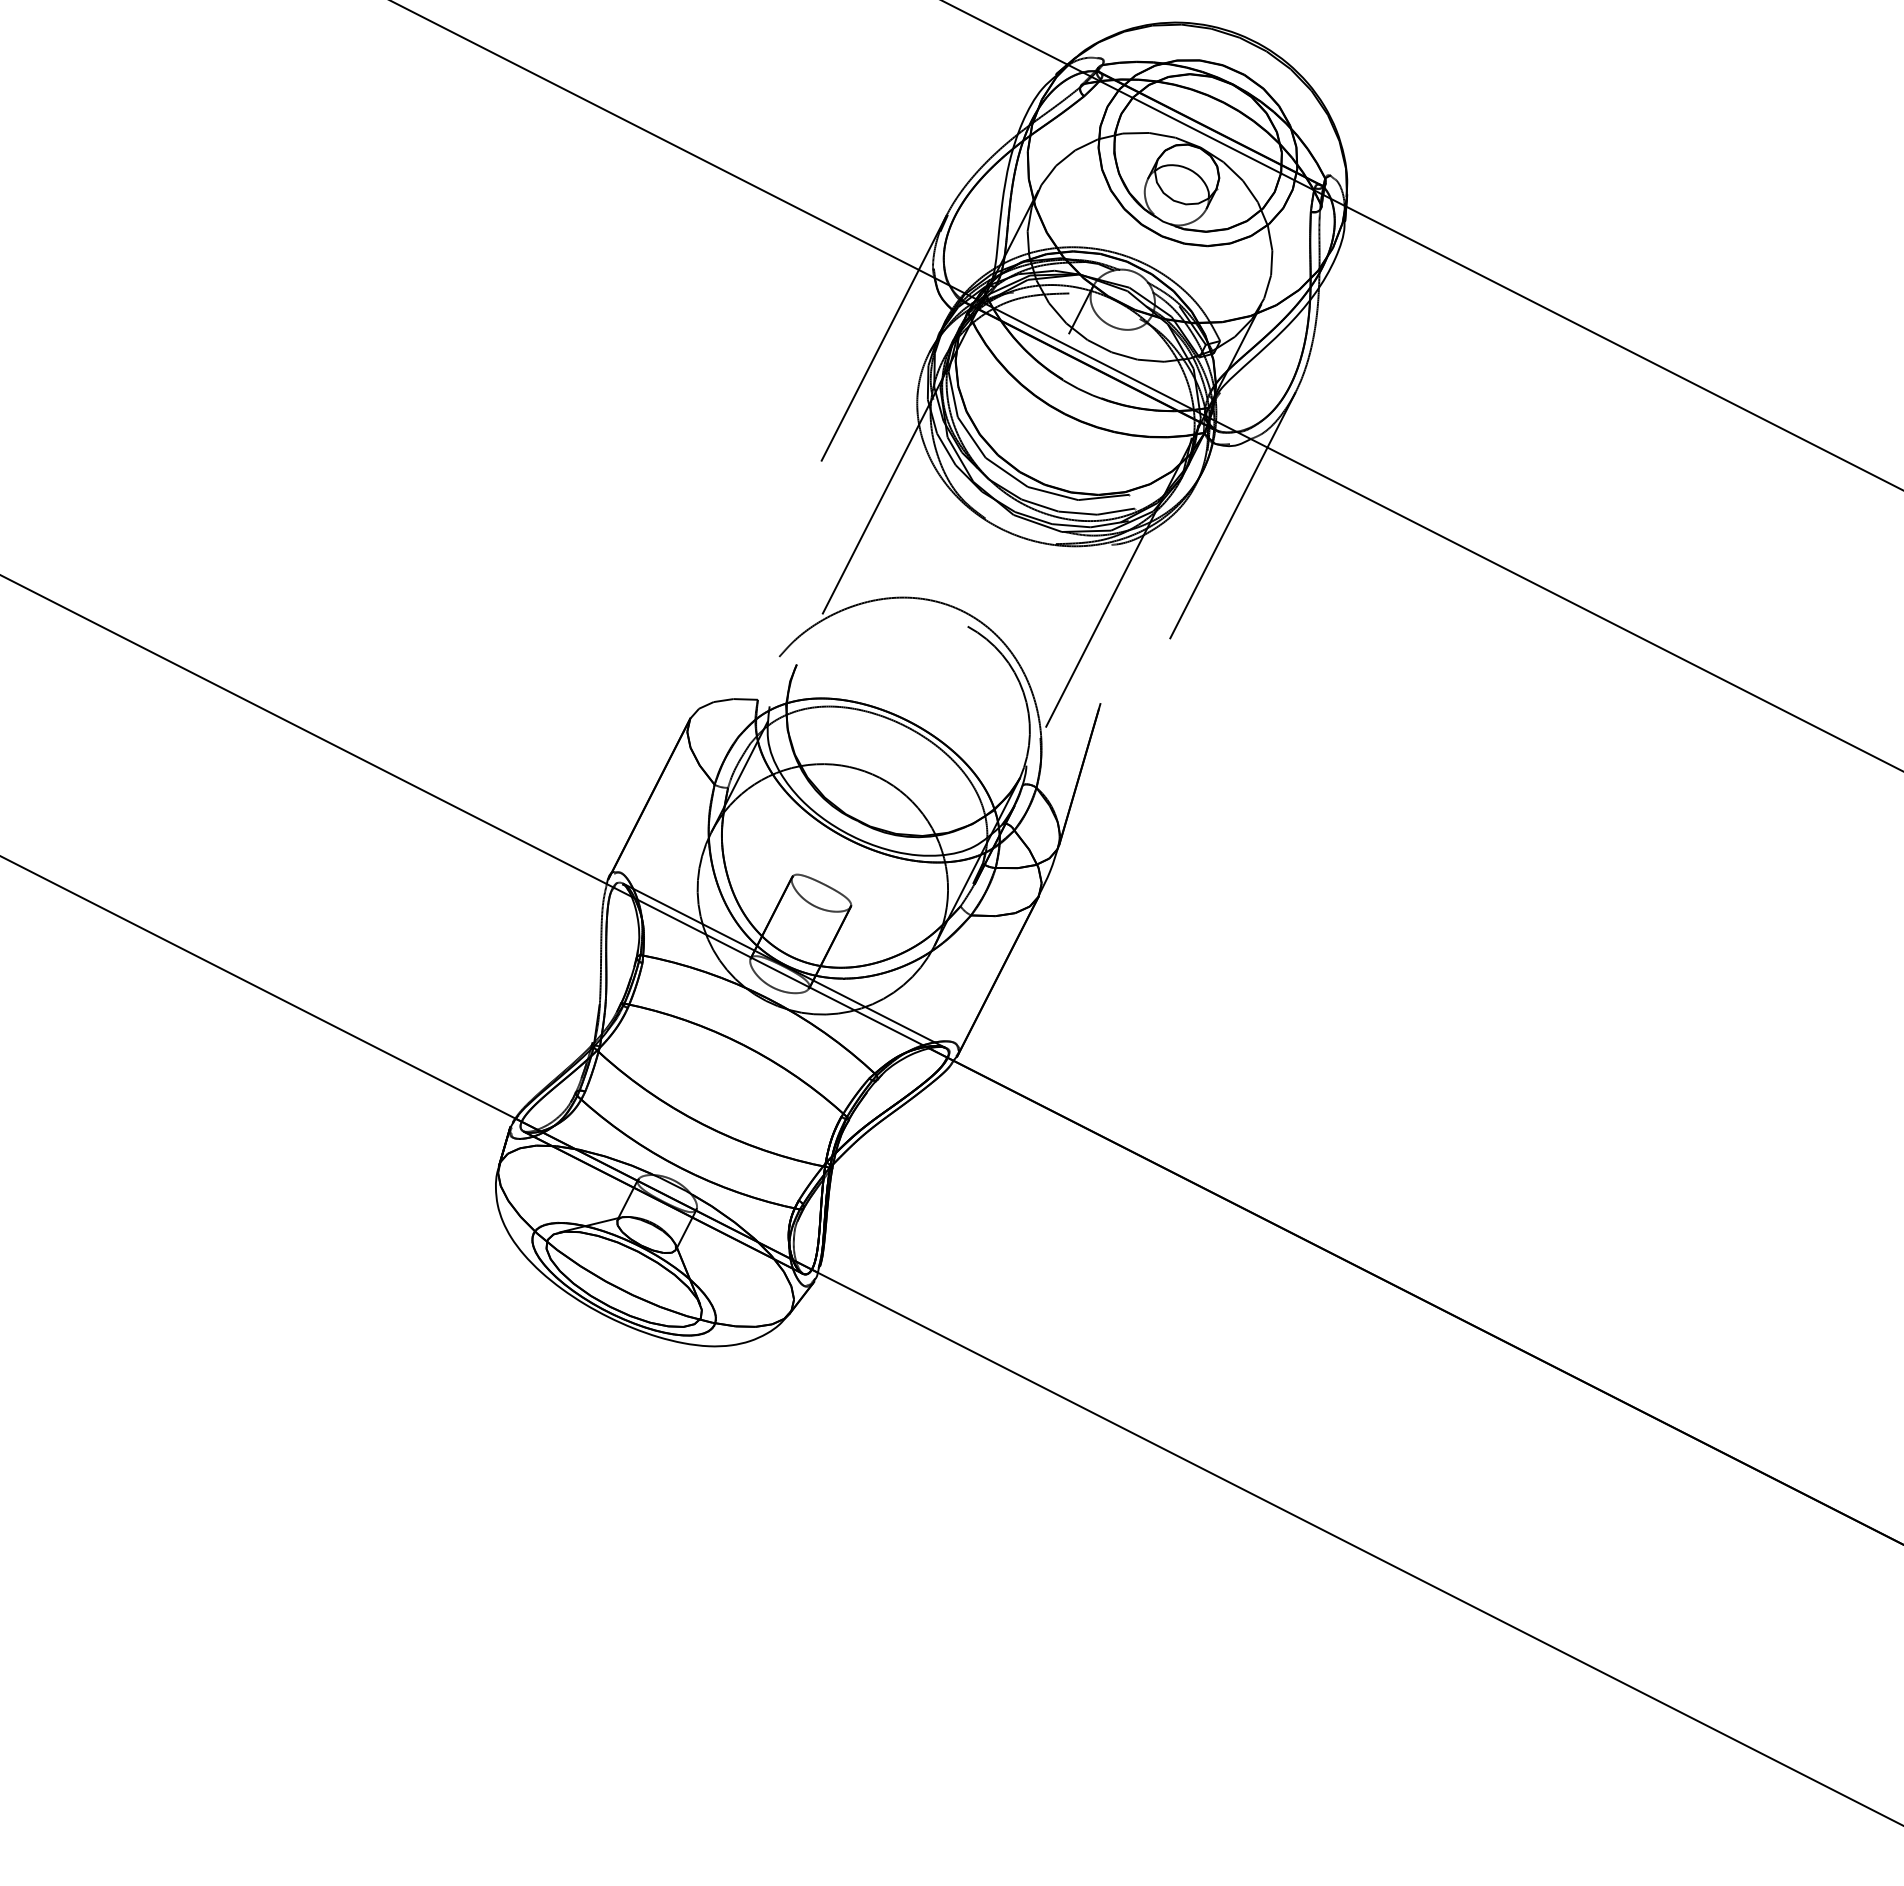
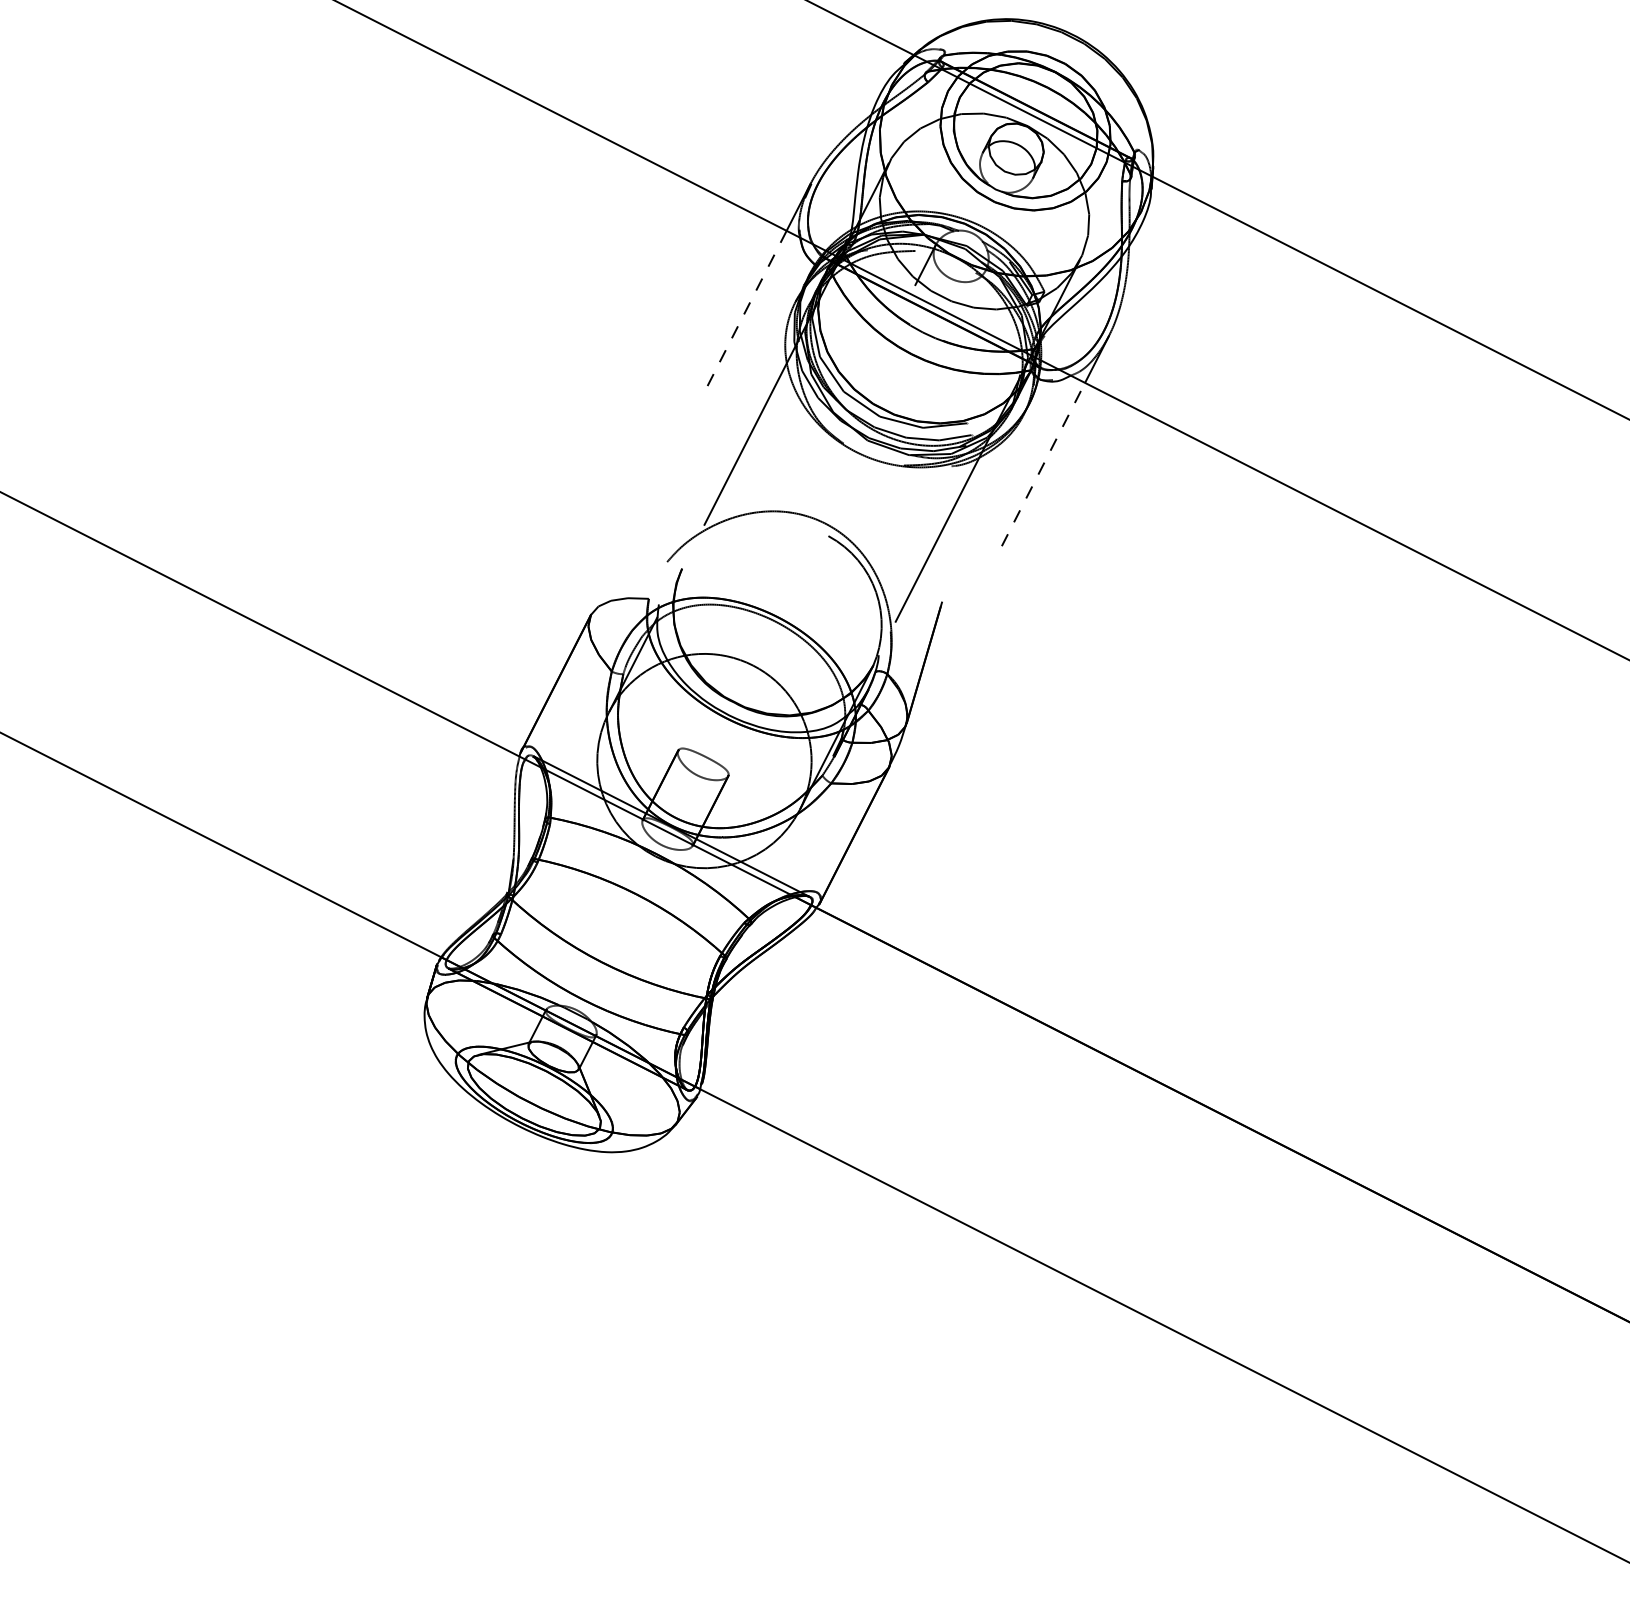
line: (870, 365) -> (745, 312), solid -> dashed
line: (1219, 542) -> (1043, 464), solid -> dashed

